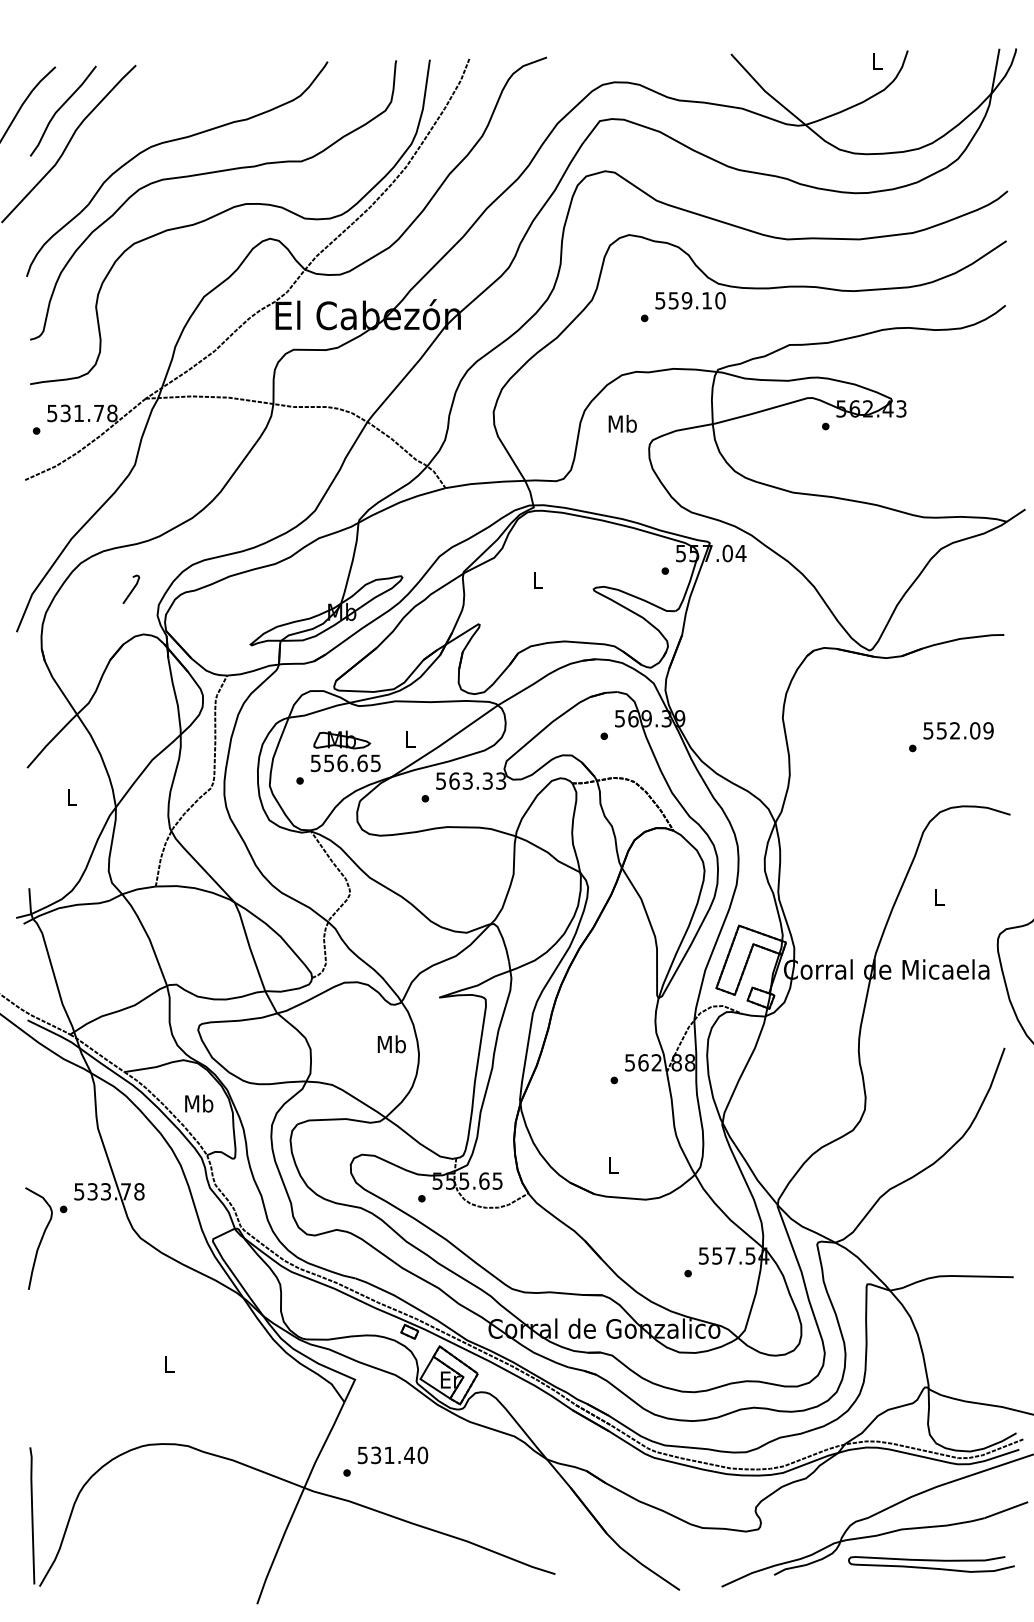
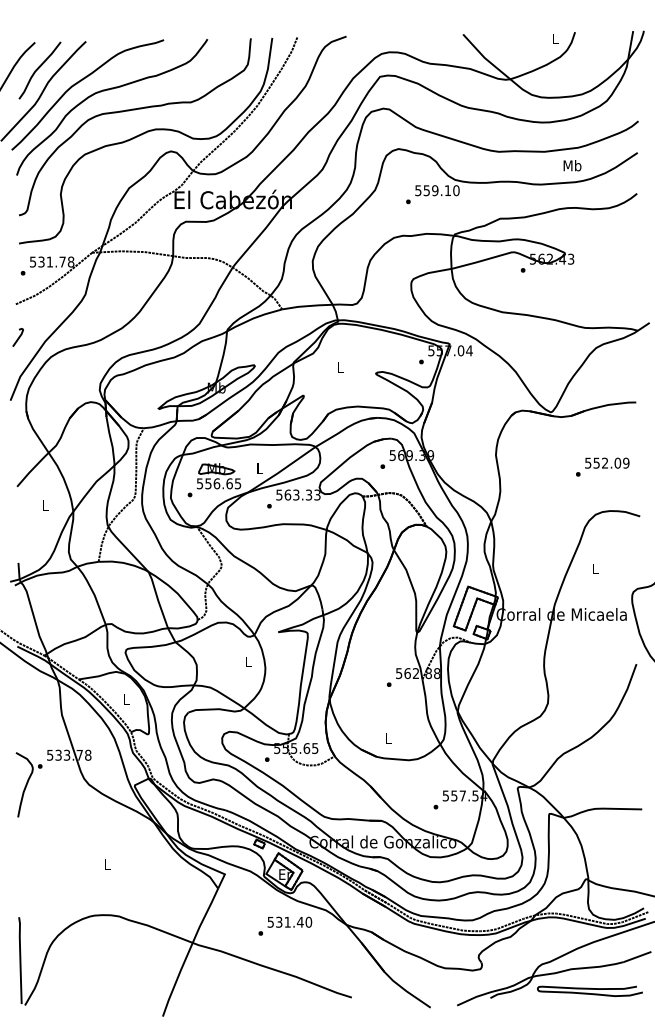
curve: (124, 131) -> (78, 83), added
text: (622, 423) -> (572, 165), moved
curve: (131, 589) -> (18, 337), moved
text: (392, 1043) -> (248, 661), Mb -> L
text: (198, 1103) -> (125, 699), Mb -> L
text: (386, 1460) -> (285, 925), moved

